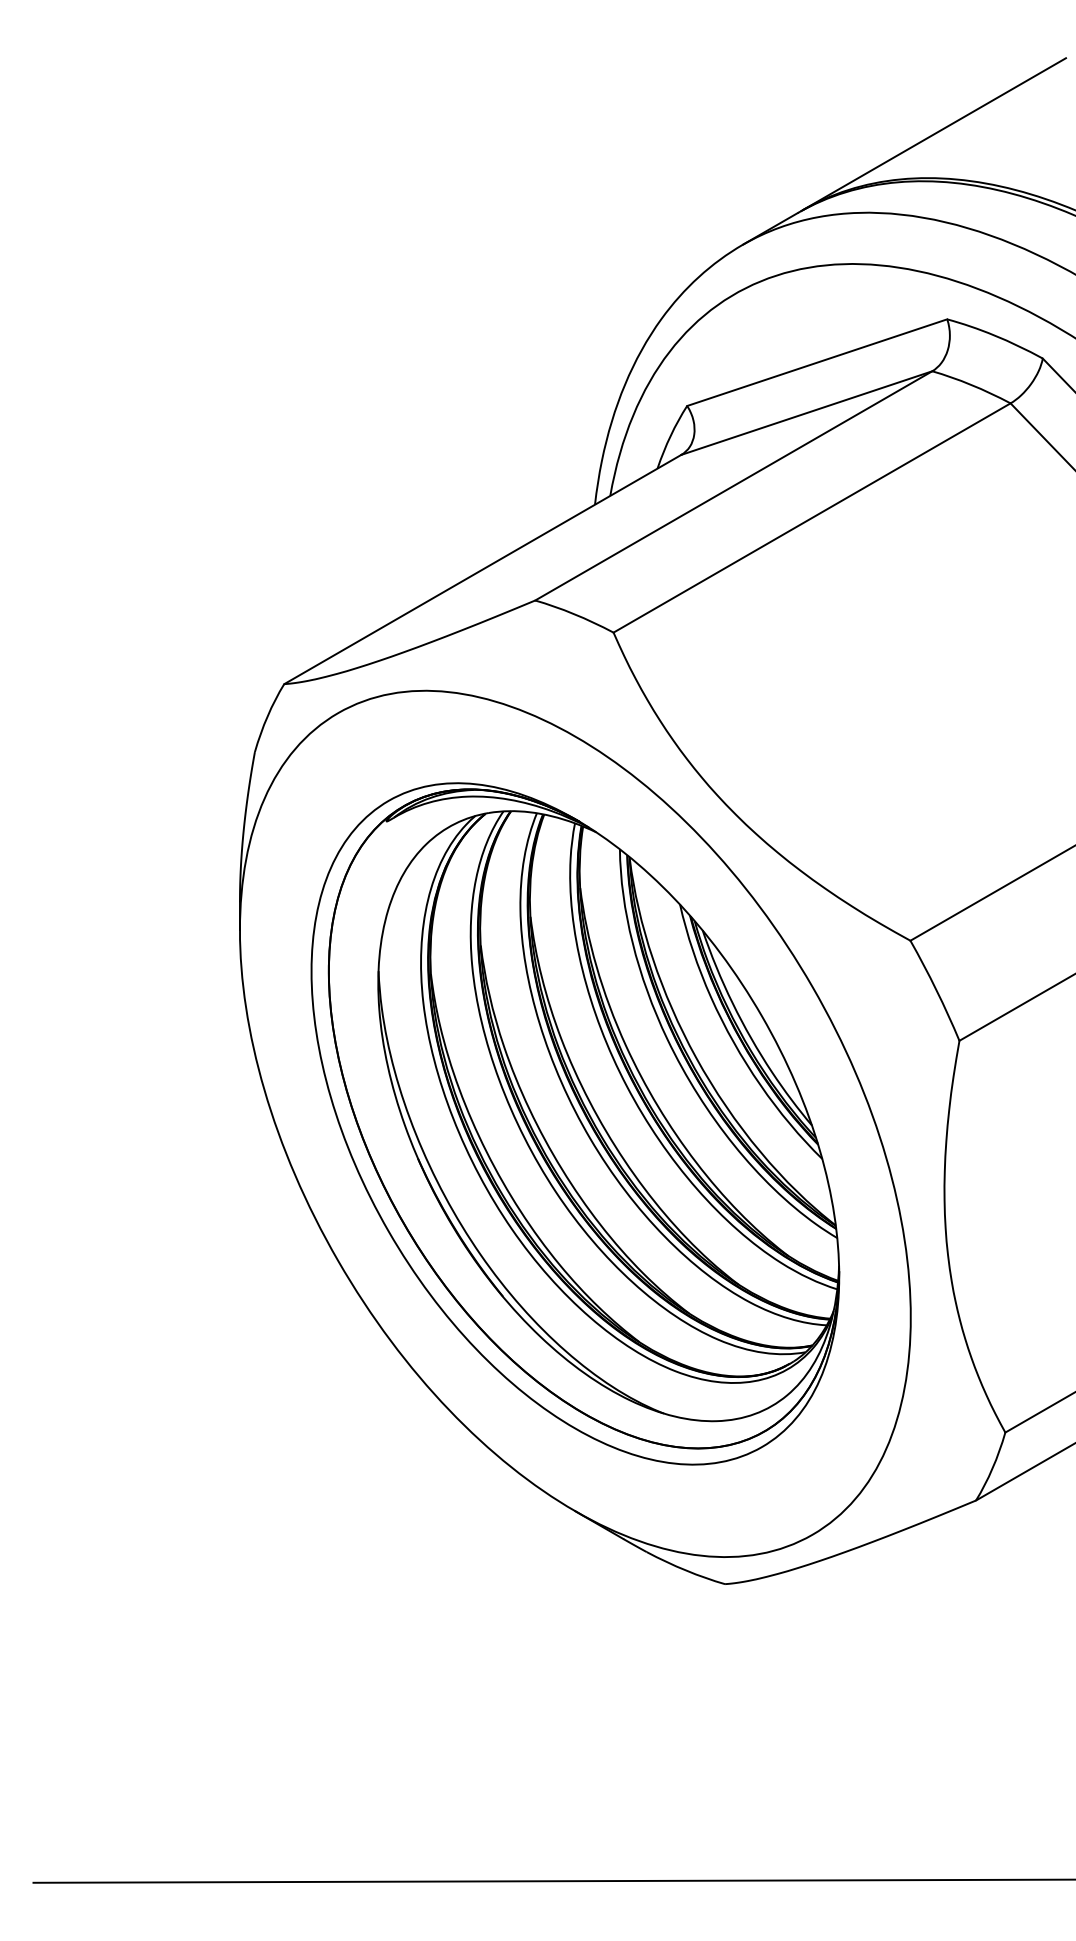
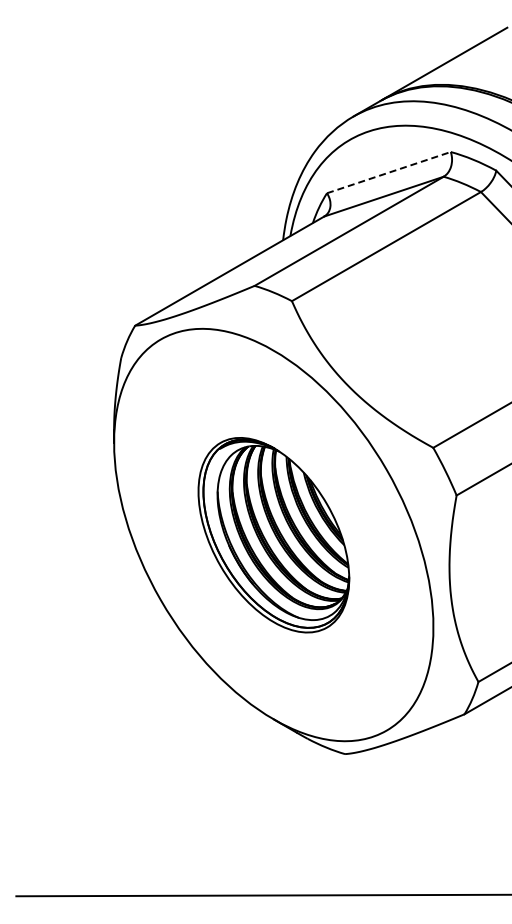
line: (818, 362) -> (389, 172), solid -> dashed
part: (574, 1124) -> (273, 535), size x0.6

